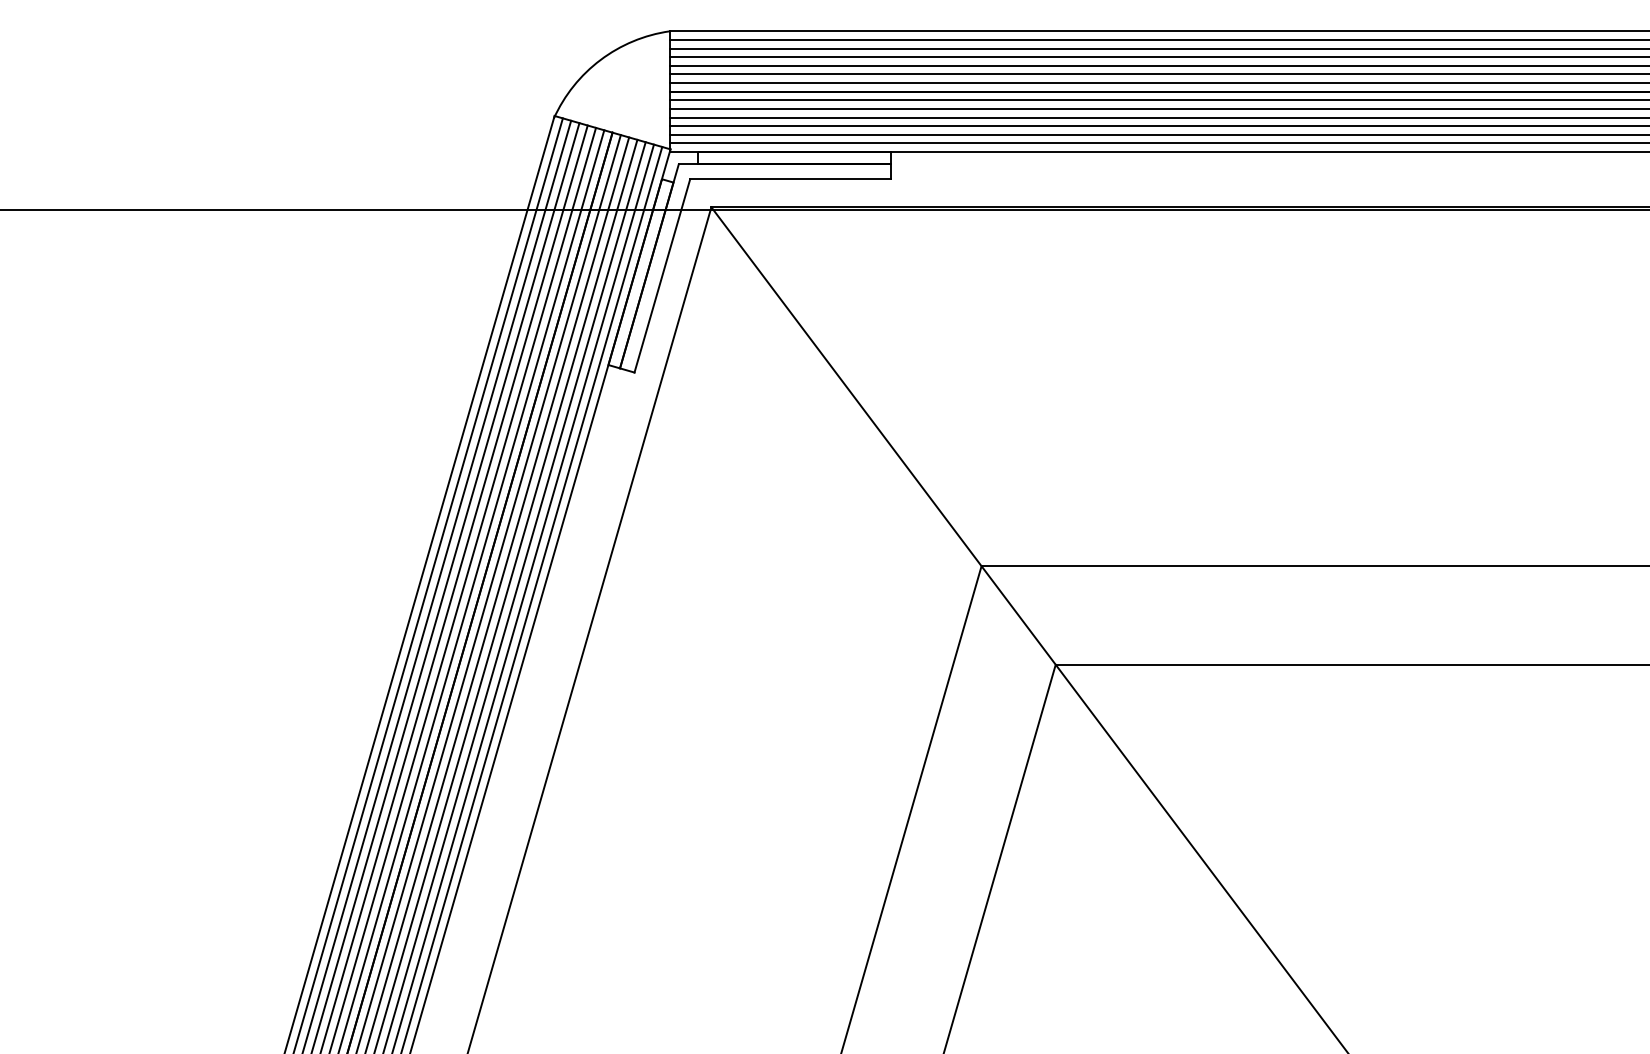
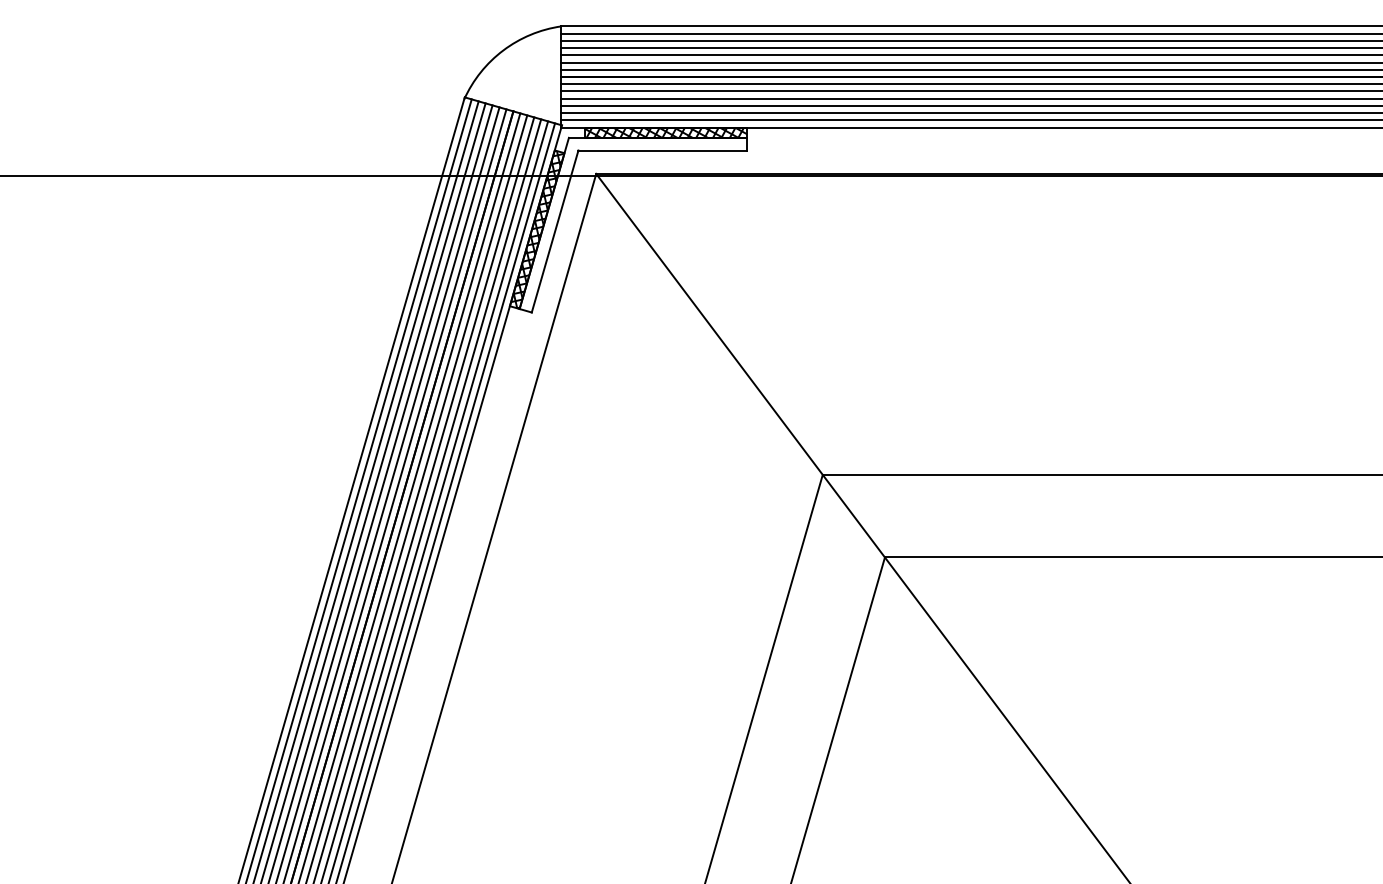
hatch: (793, 157) -> (665, 132), added
hatch: (641, 273) -> (537, 229), added

